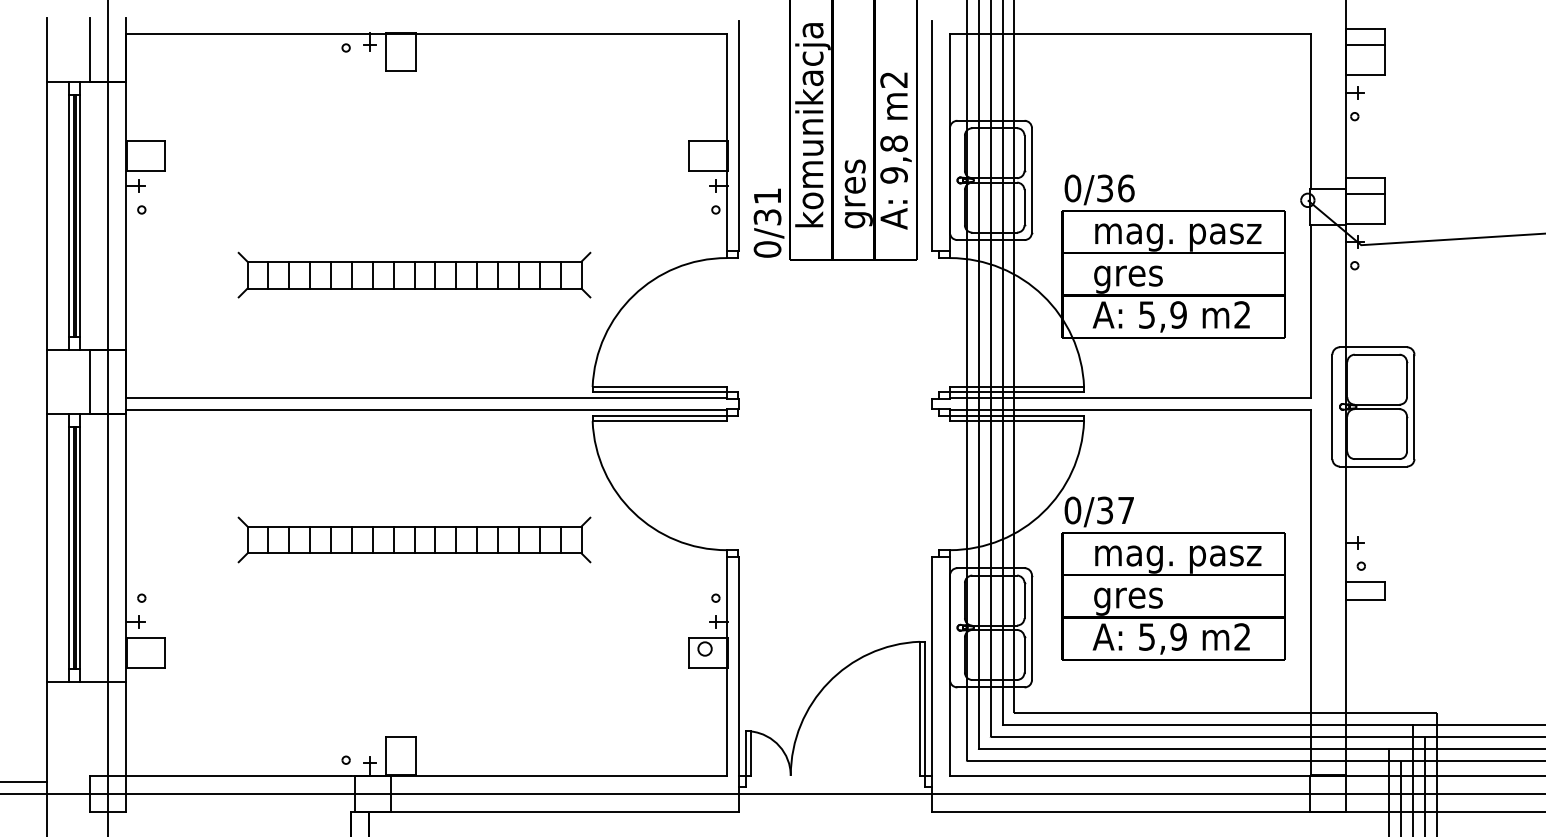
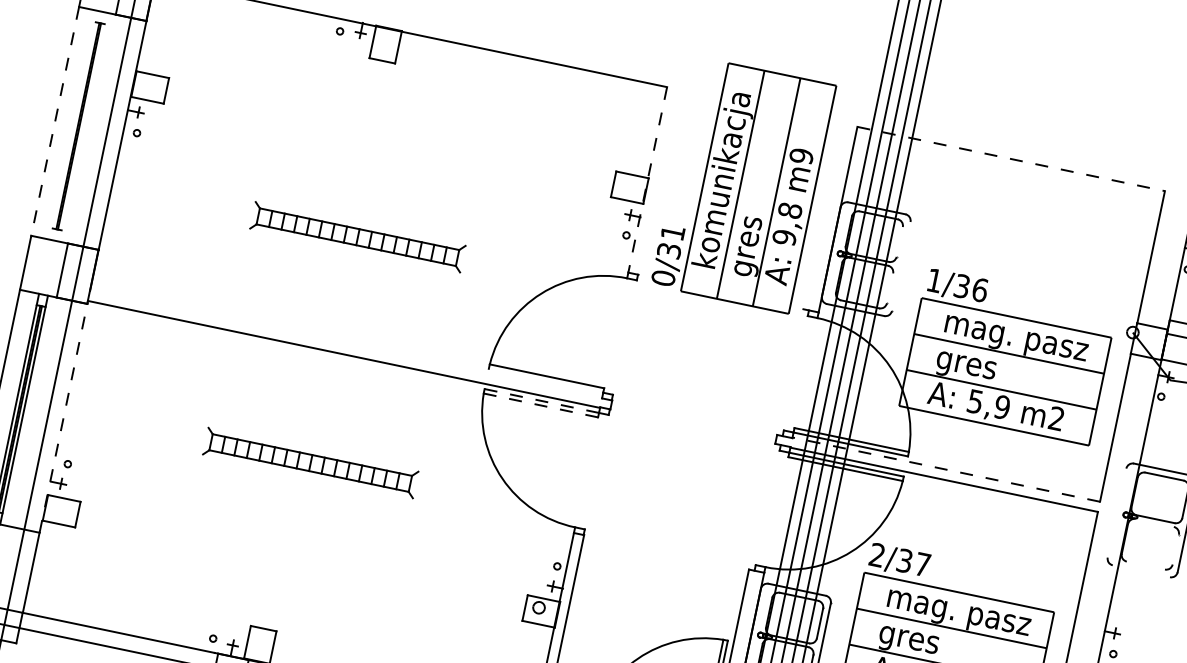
line: (1130, 33) -> (1011, 158), solid -> dashed
text: (893, 79) -> (801, 155), m2 -> m9
line: (738, 136) -> (658, 176), removed
line: (932, 136) -> (824, 211), removed
line: (726, 142) -> (647, 179), solid -> dashed
line: (1024, 152) -> (899, 241), removed
line: (1031, 180) -> (900, 266), removed
text: (1072, 188) -> (934, 280), 0/36 -> 1/36
line: (1024, 207) -> (890, 288), removed
line: (69, 215) -> (74, 124), removed
line: (79, 215) -> (82, 126), removed
line: (47, 216) -> (55, 121), solid -> dashed
part: (414, 274) -> (358, 236), size x0.7
line: (659, 392) -> (545, 380), removed
line: (426, 398) -> (346, 344), removed
line: (1129, 398) -> (945, 469), solid -> dashed
line: (1332, 406) -> (1117, 512), removed
line: (1376, 409) -> (1154, 523), removed
line: (659, 415) -> (541, 400), solid -> dashed
line: (660, 421) -> (541, 405), solid -> dashed
line: (1406, 433) -> (1175, 548), removed
line: (1376, 459) -> (1145, 565), removed
line: (1372, 466) -> (1140, 571), removed
text: (1072, 510) -> (876, 555), 0/37 -> 2/37
part: (414, 539) -> (310, 462), size x0.7
line: (126, 547) -> (63, 418), solid -> dashed

